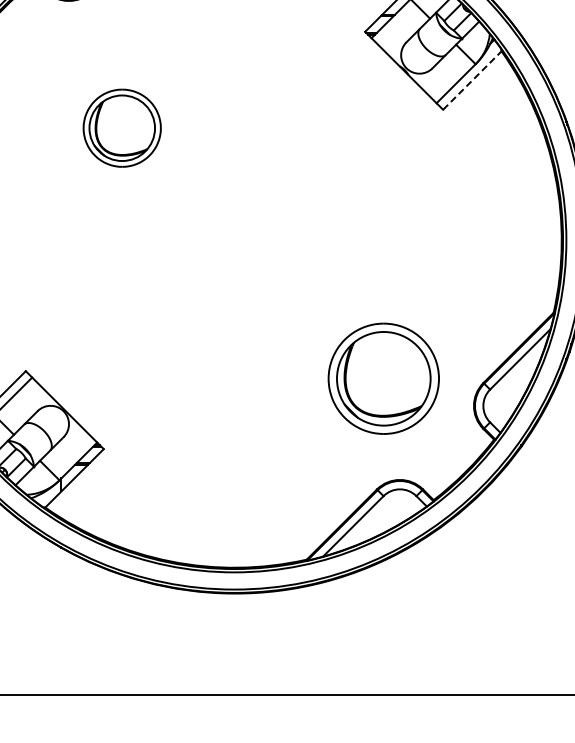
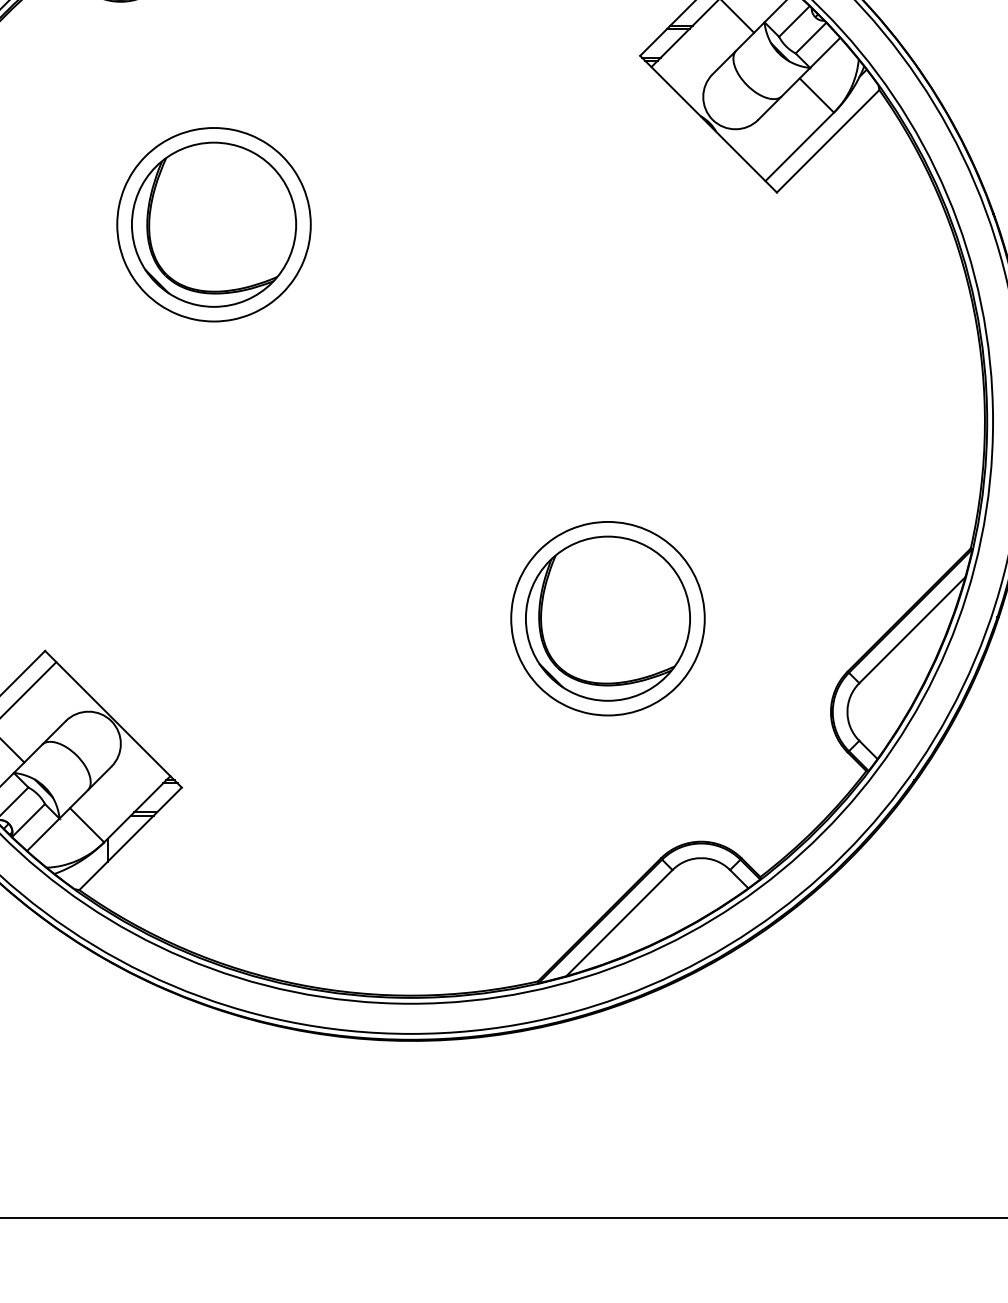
line: (472, 80) -> (828, 141), dashed -> solid
part: (122, 128) -> (214, 225), size x1.43
part: (383, 378) -> (607, 618), moved

